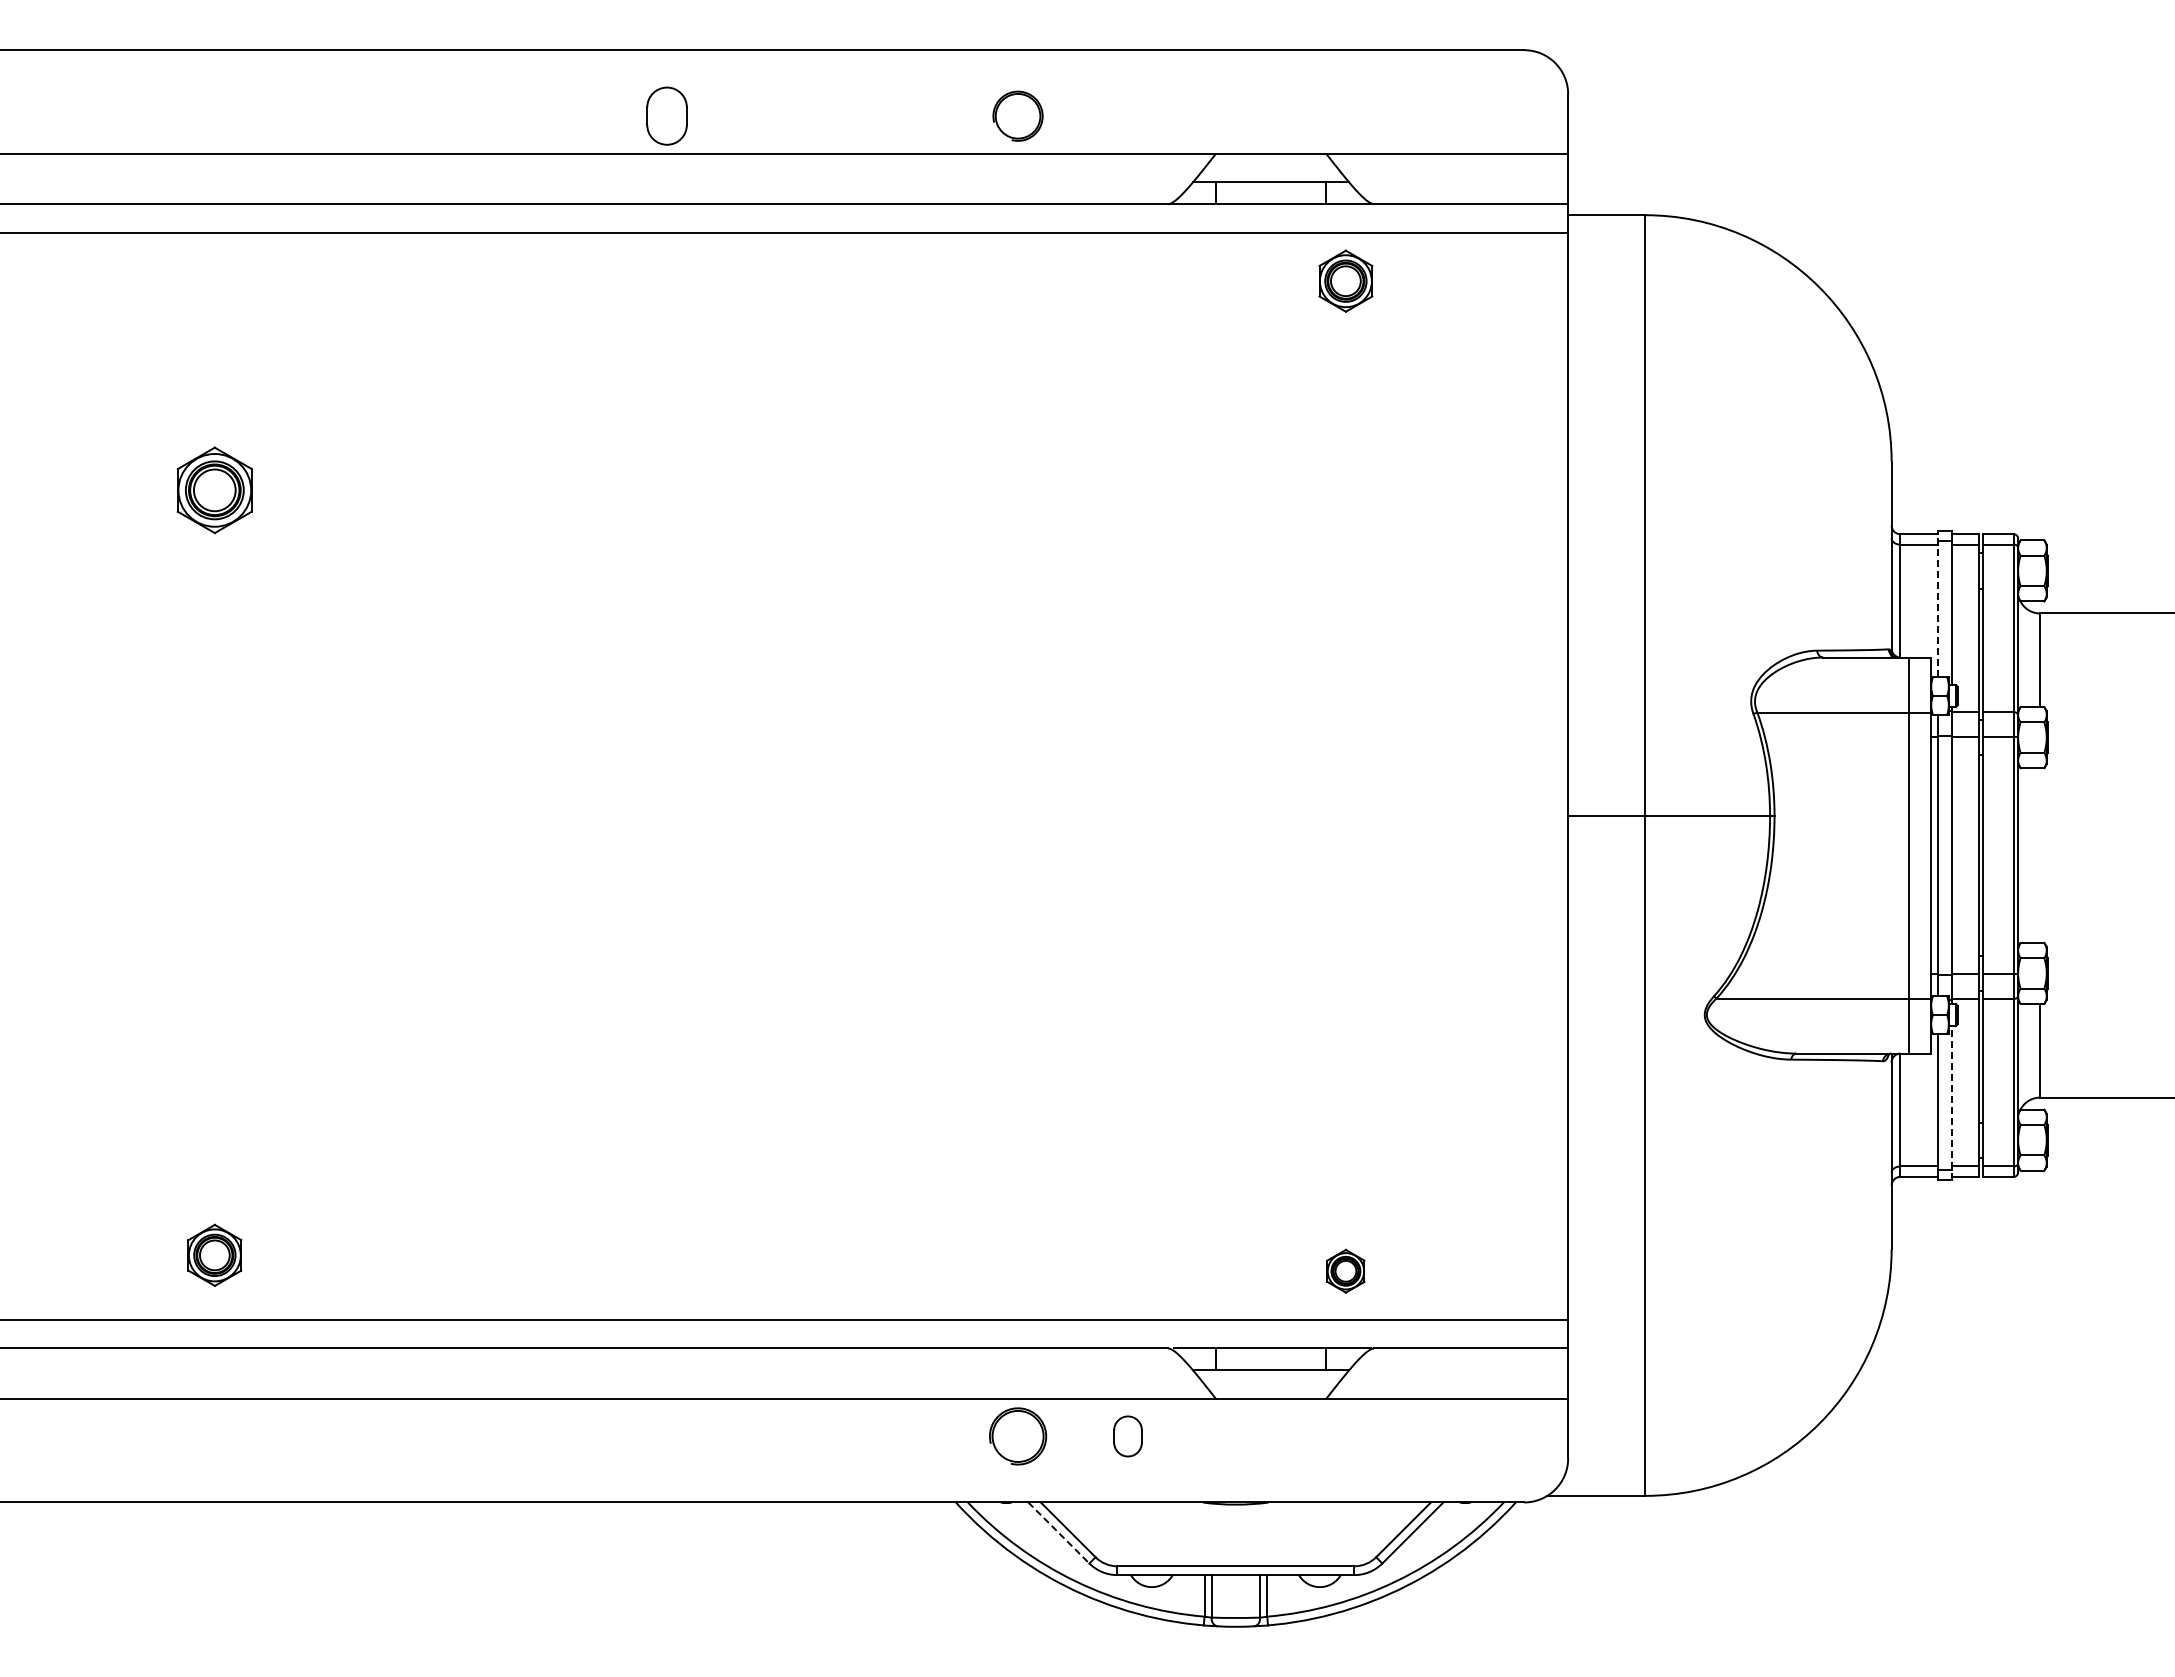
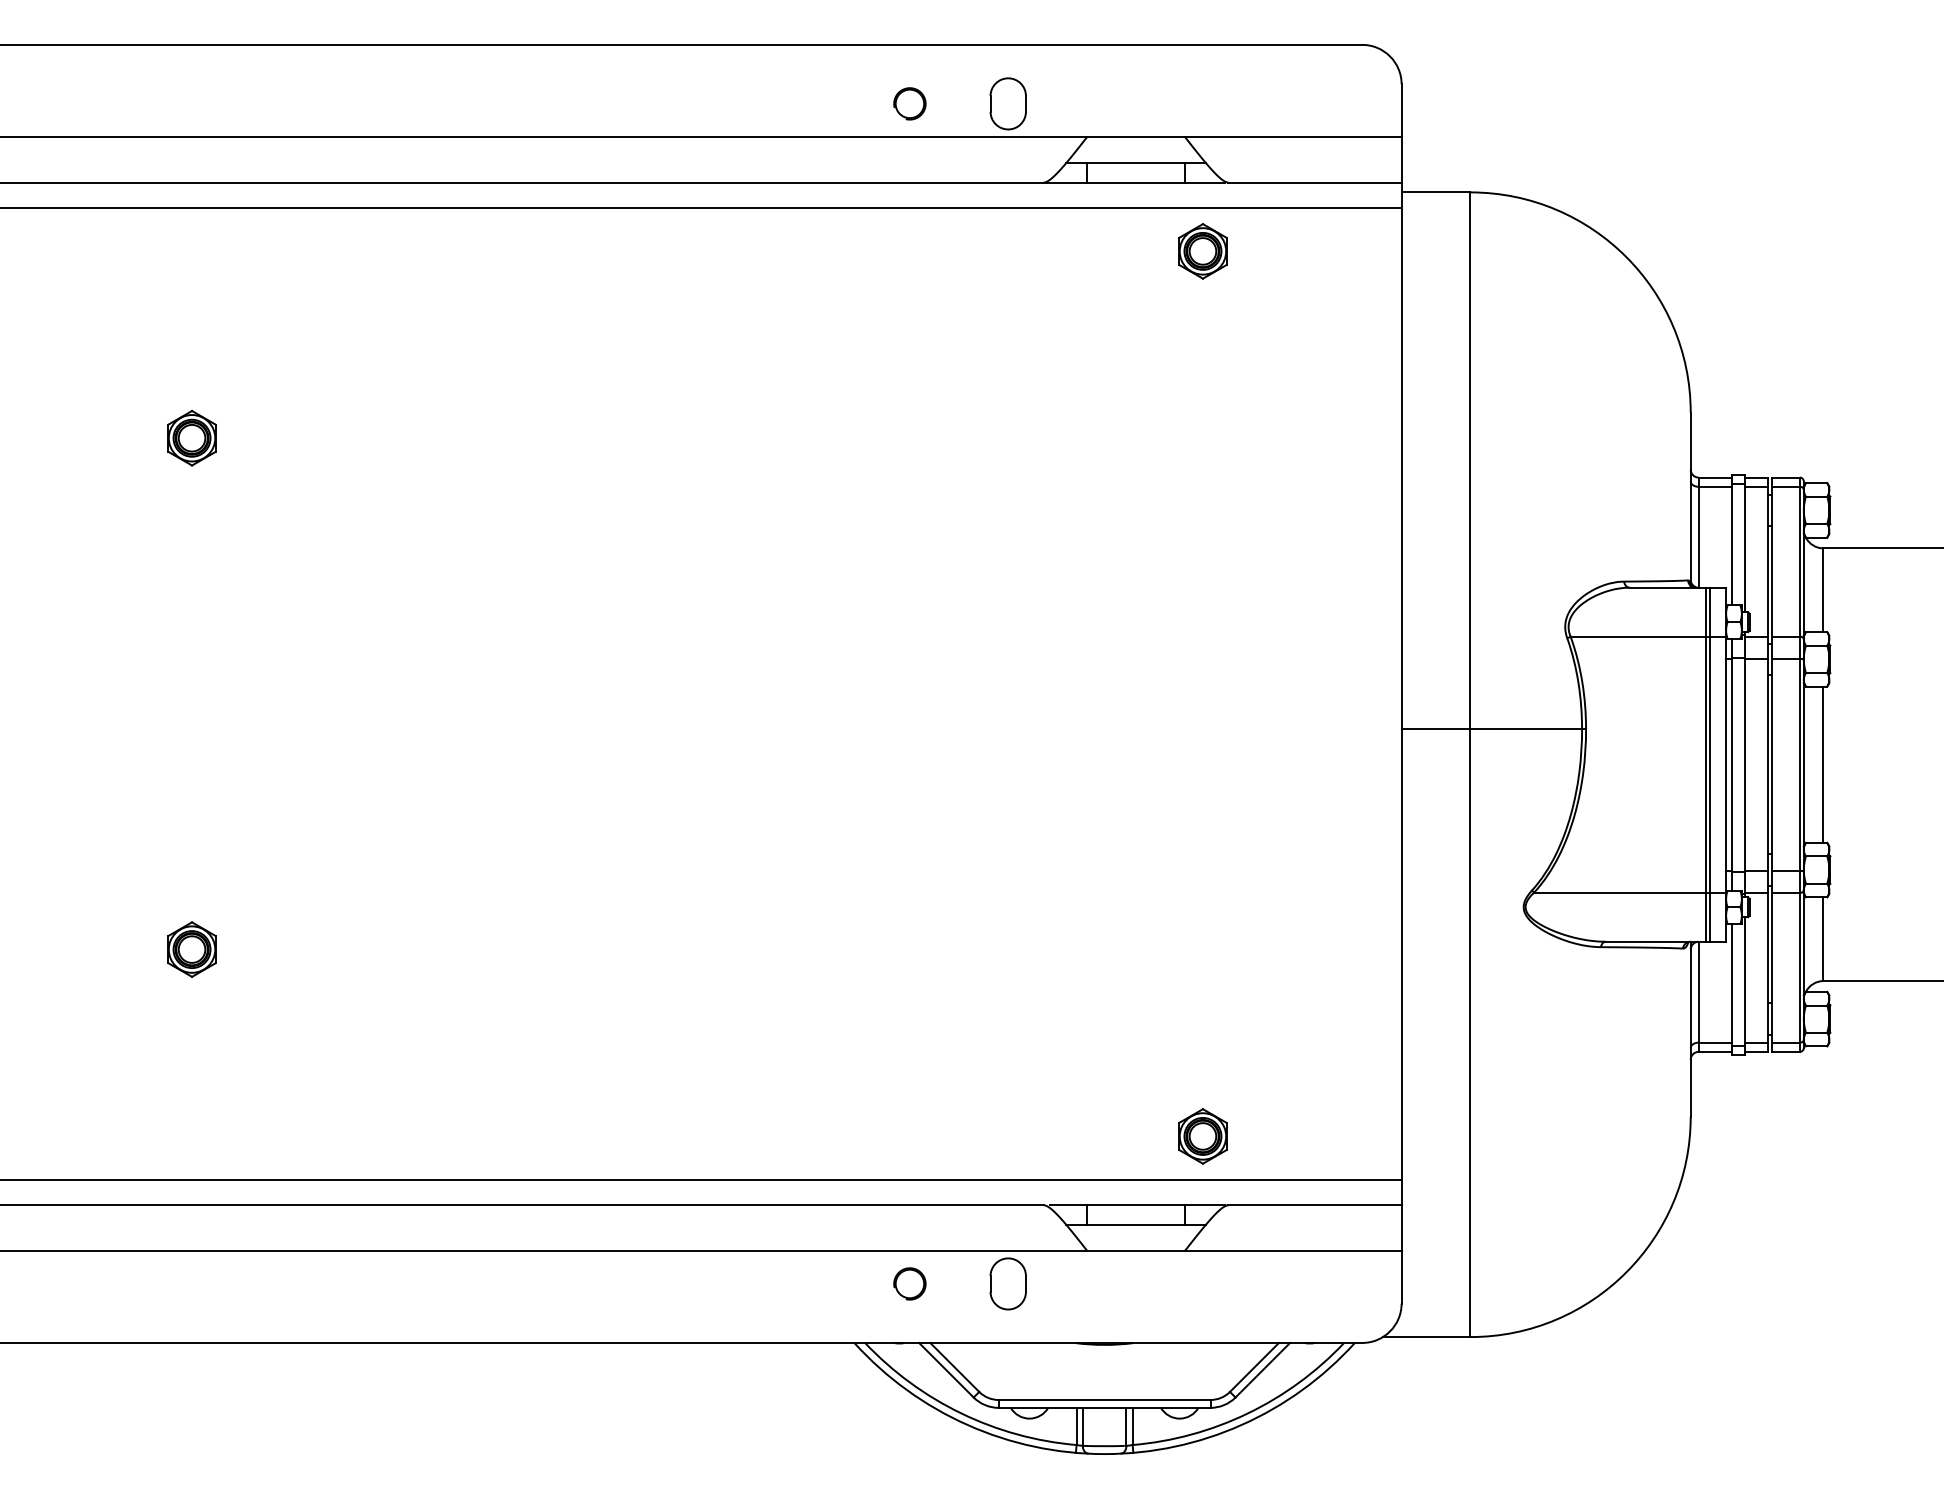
part: (666, 115) -> (1007, 103), moved
part: (1017, 115) -> (909, 103), size x0.71
part: (214, 489) -> (191, 437), size x0.71
line: (1937, 603) -> (1731, 539), dashed -> solid
line: (1913, 855) -> (1710, 764), added
line: (2040, 855) -> (1823, 764), added
line: (1952, 1102) -> (1745, 985), dashed -> solid
part: (214, 1254) -> (191, 948), moved
part: (1345, 1270) -> (1202, 1135), size x1.43
part: (1017, 1436) -> (909, 1283), size x0.62
part: (1127, 1436) -> (1007, 1283), size x1.43
line: (1059, 1533) -> (946, 1370), dashed -> solid

